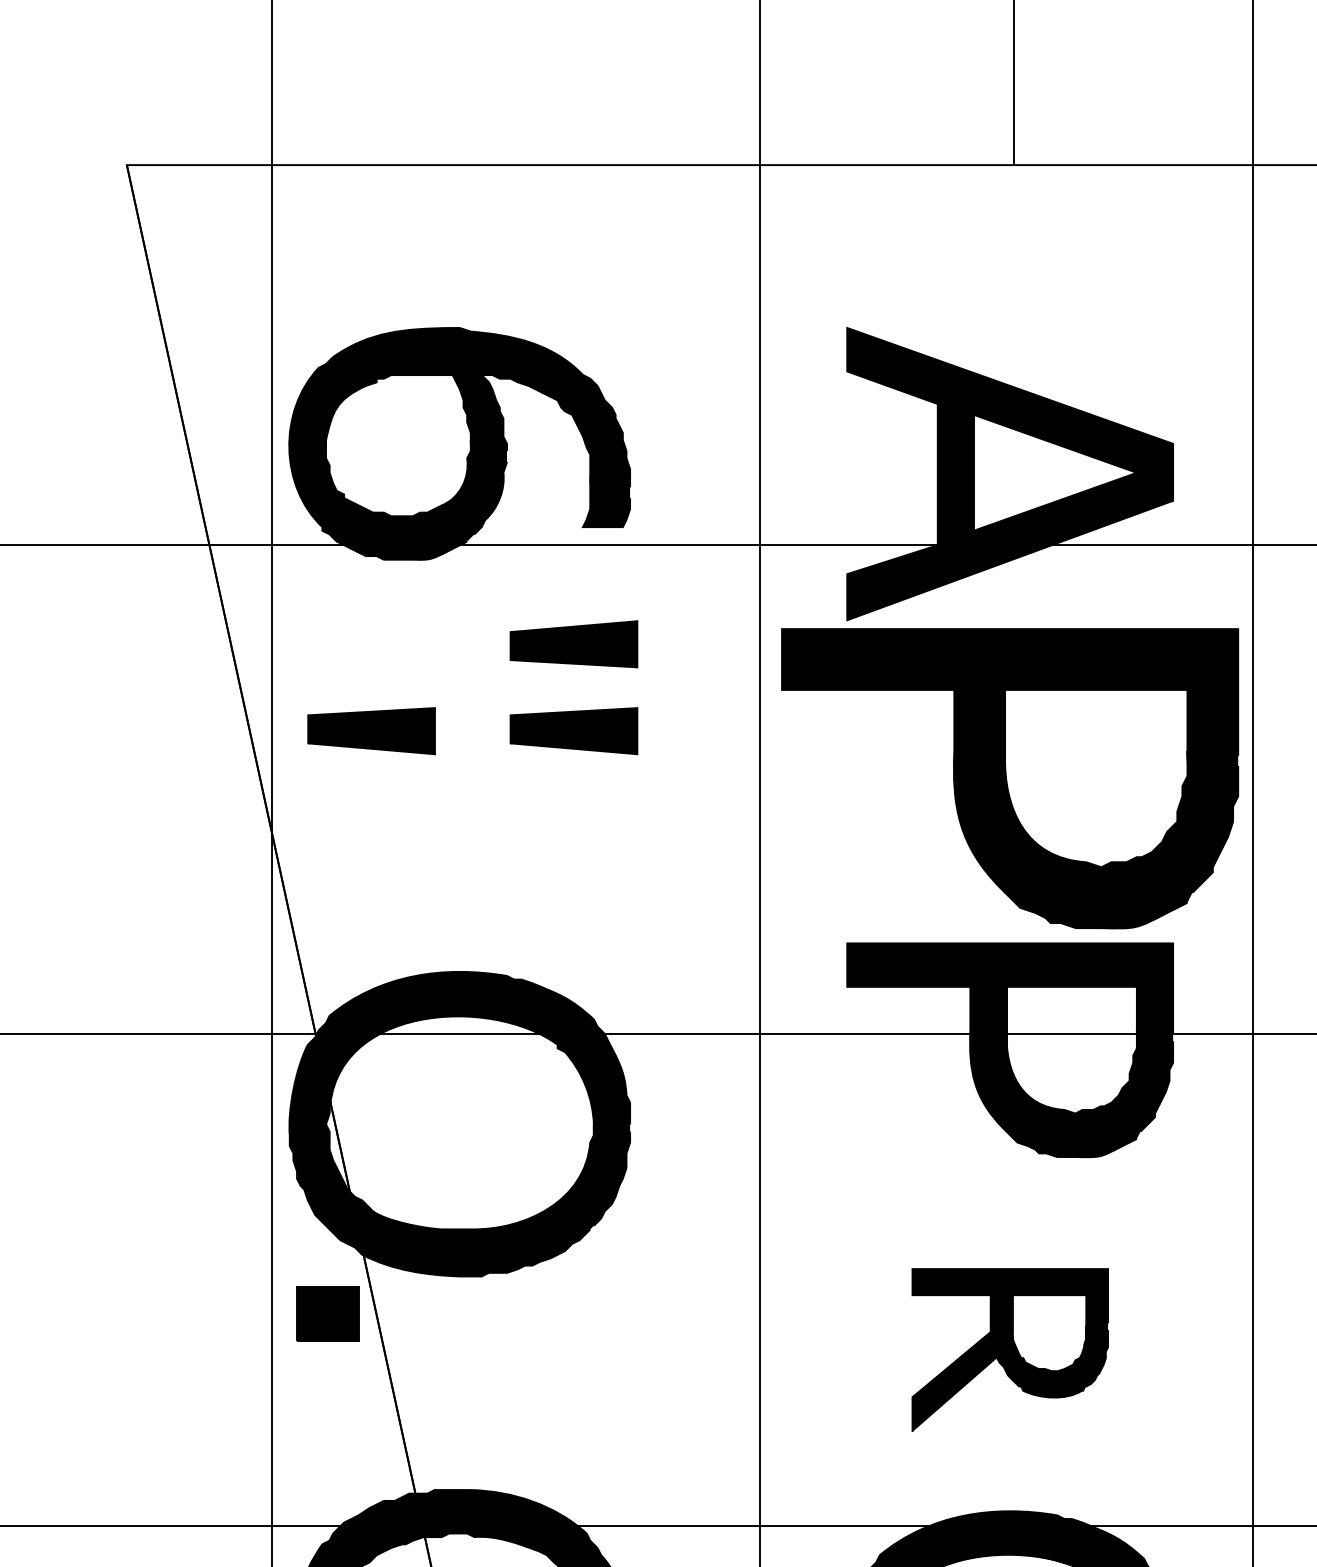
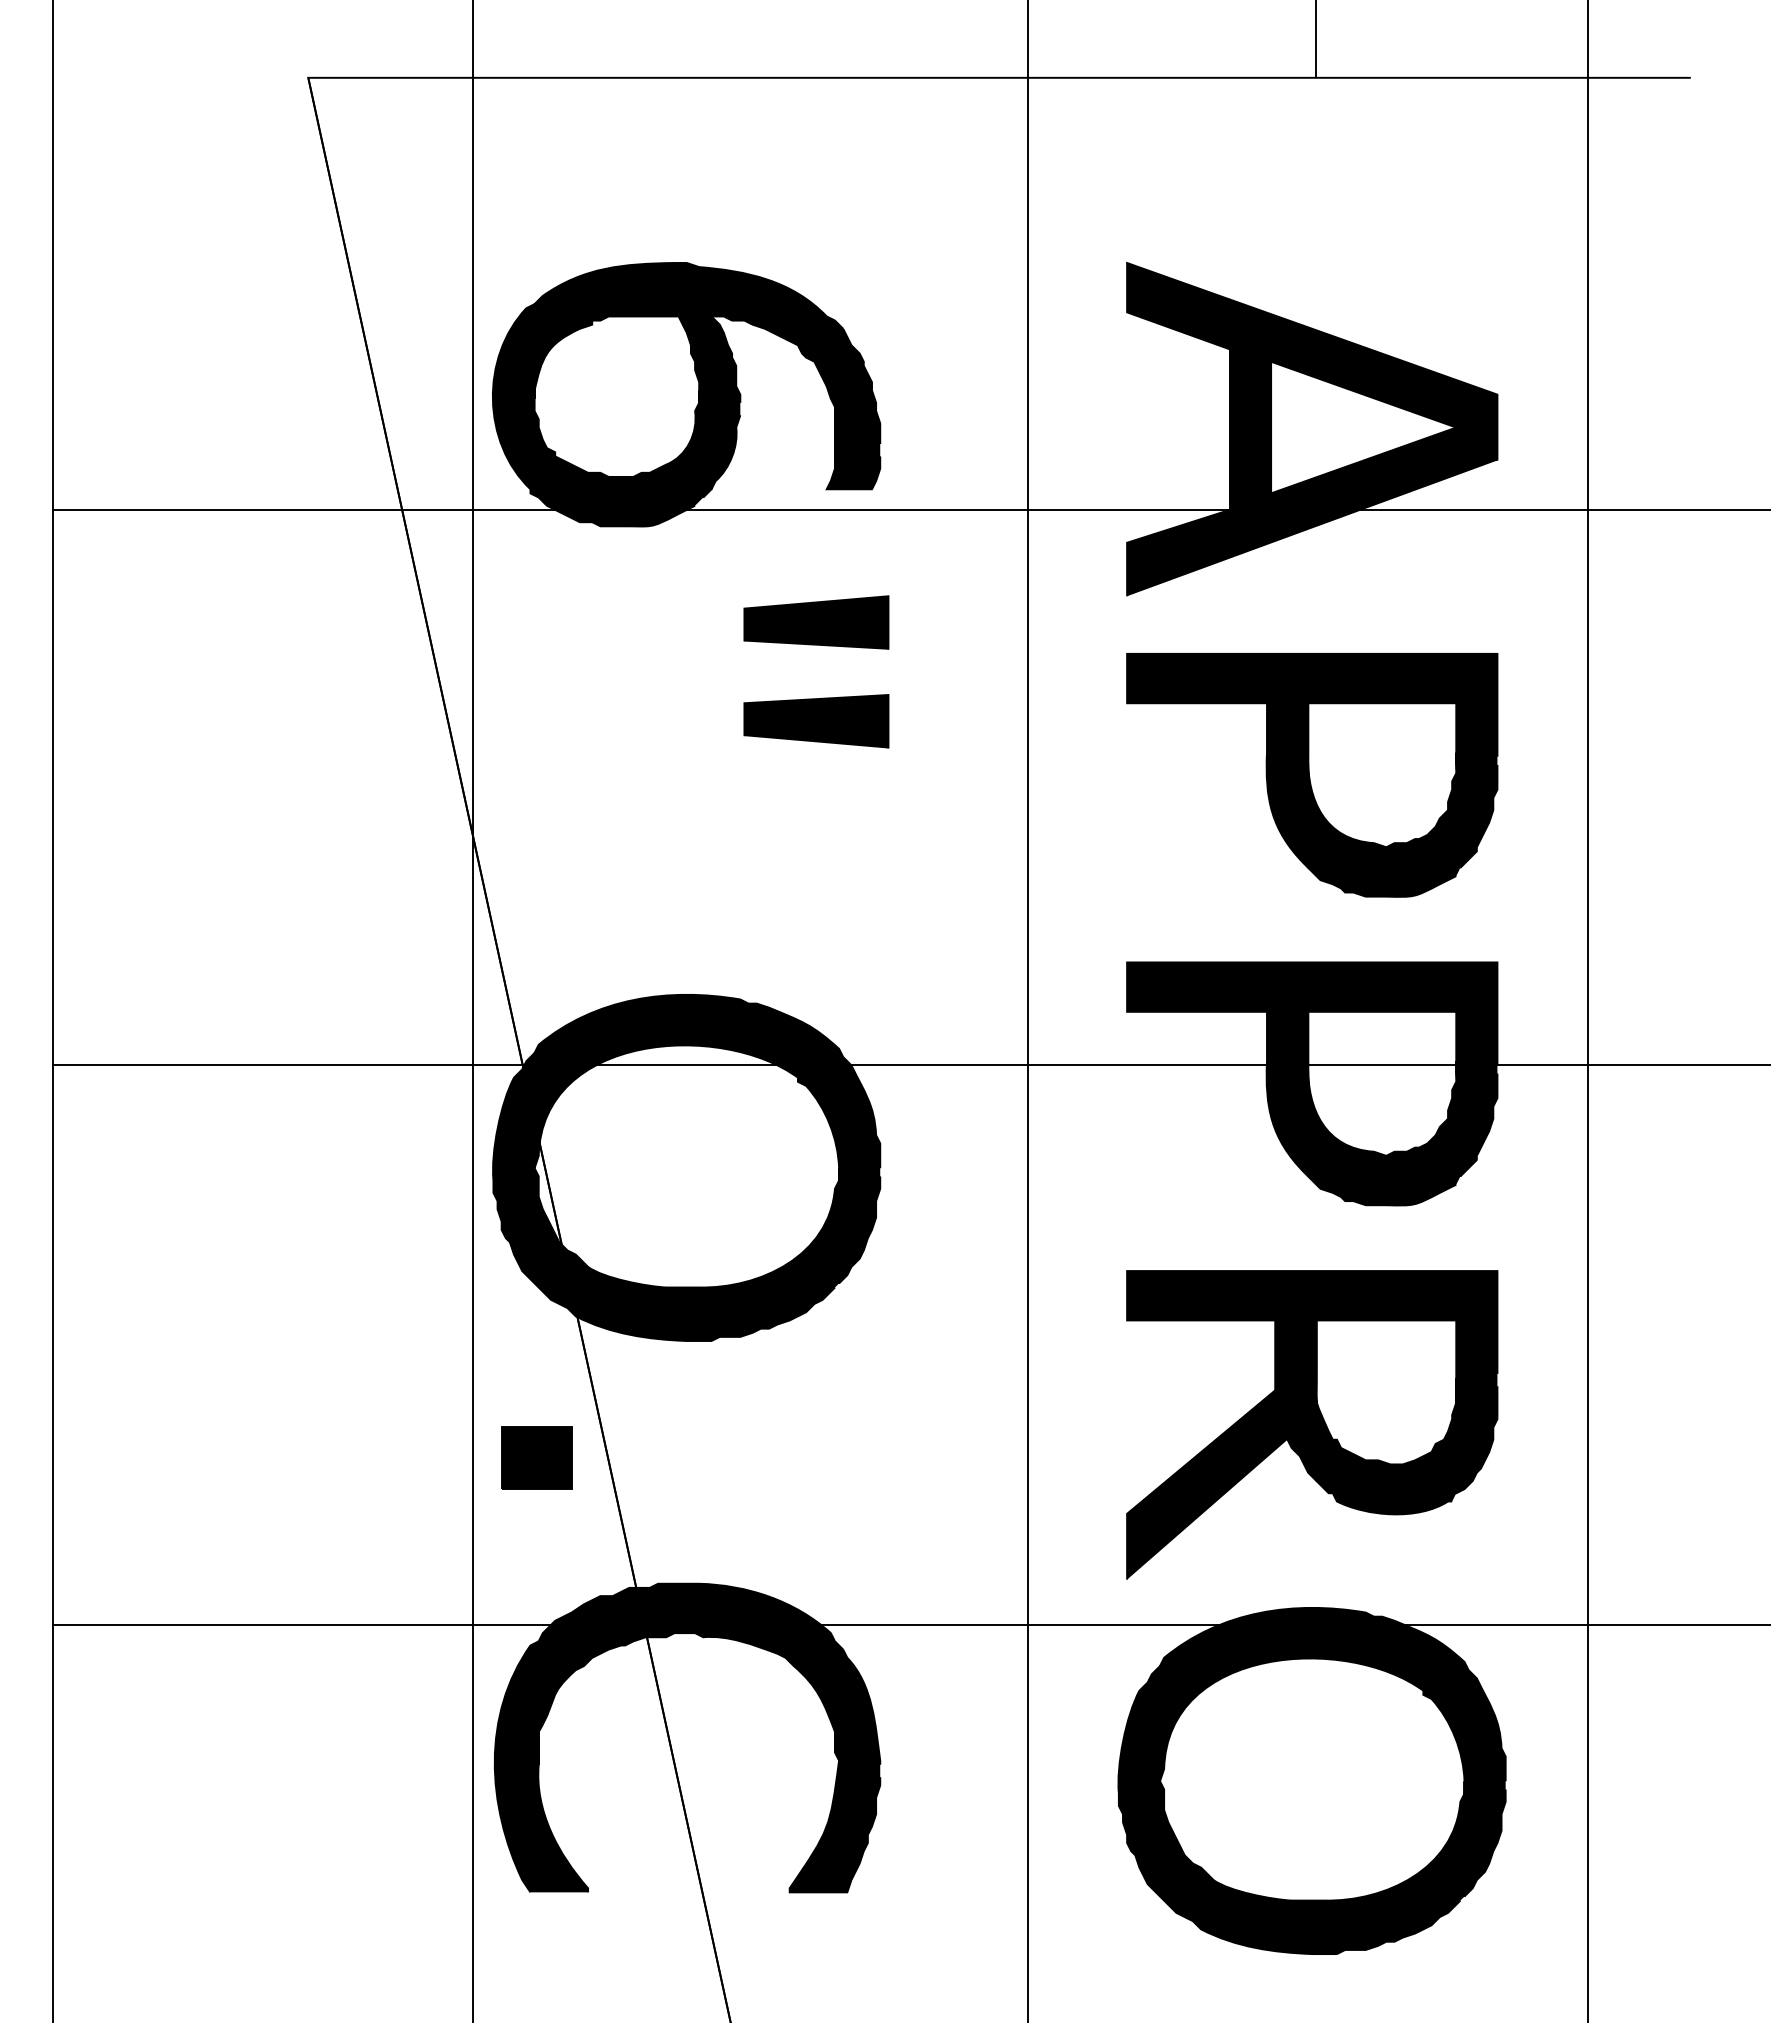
part: (371, 731) -> (586, 721), removed
part: (1010, 778) -> (1312, 775), size x0.71
part: (327, 1312) -> (536, 1457), moved
part: (1010, 1349) -> (1312, 1424), size x1.67

